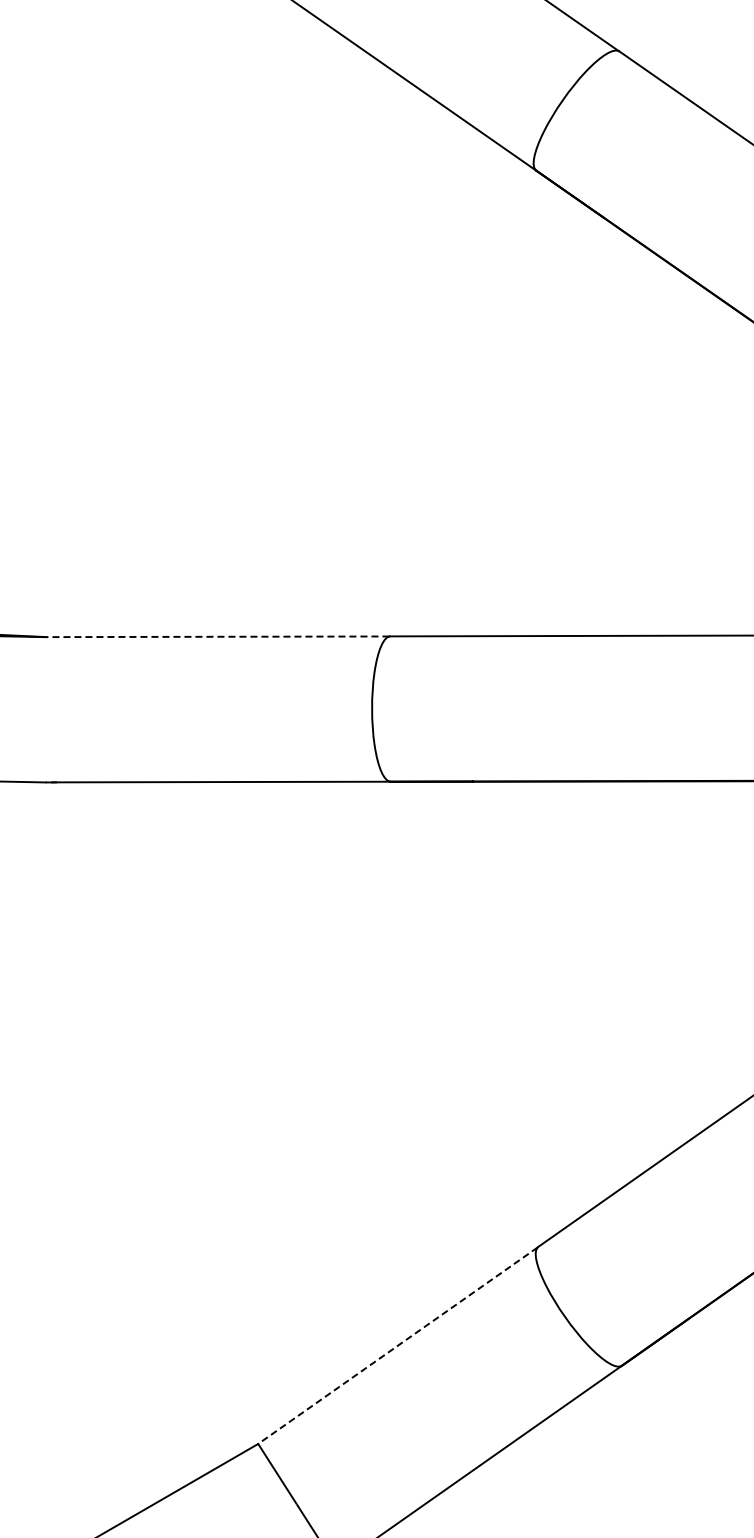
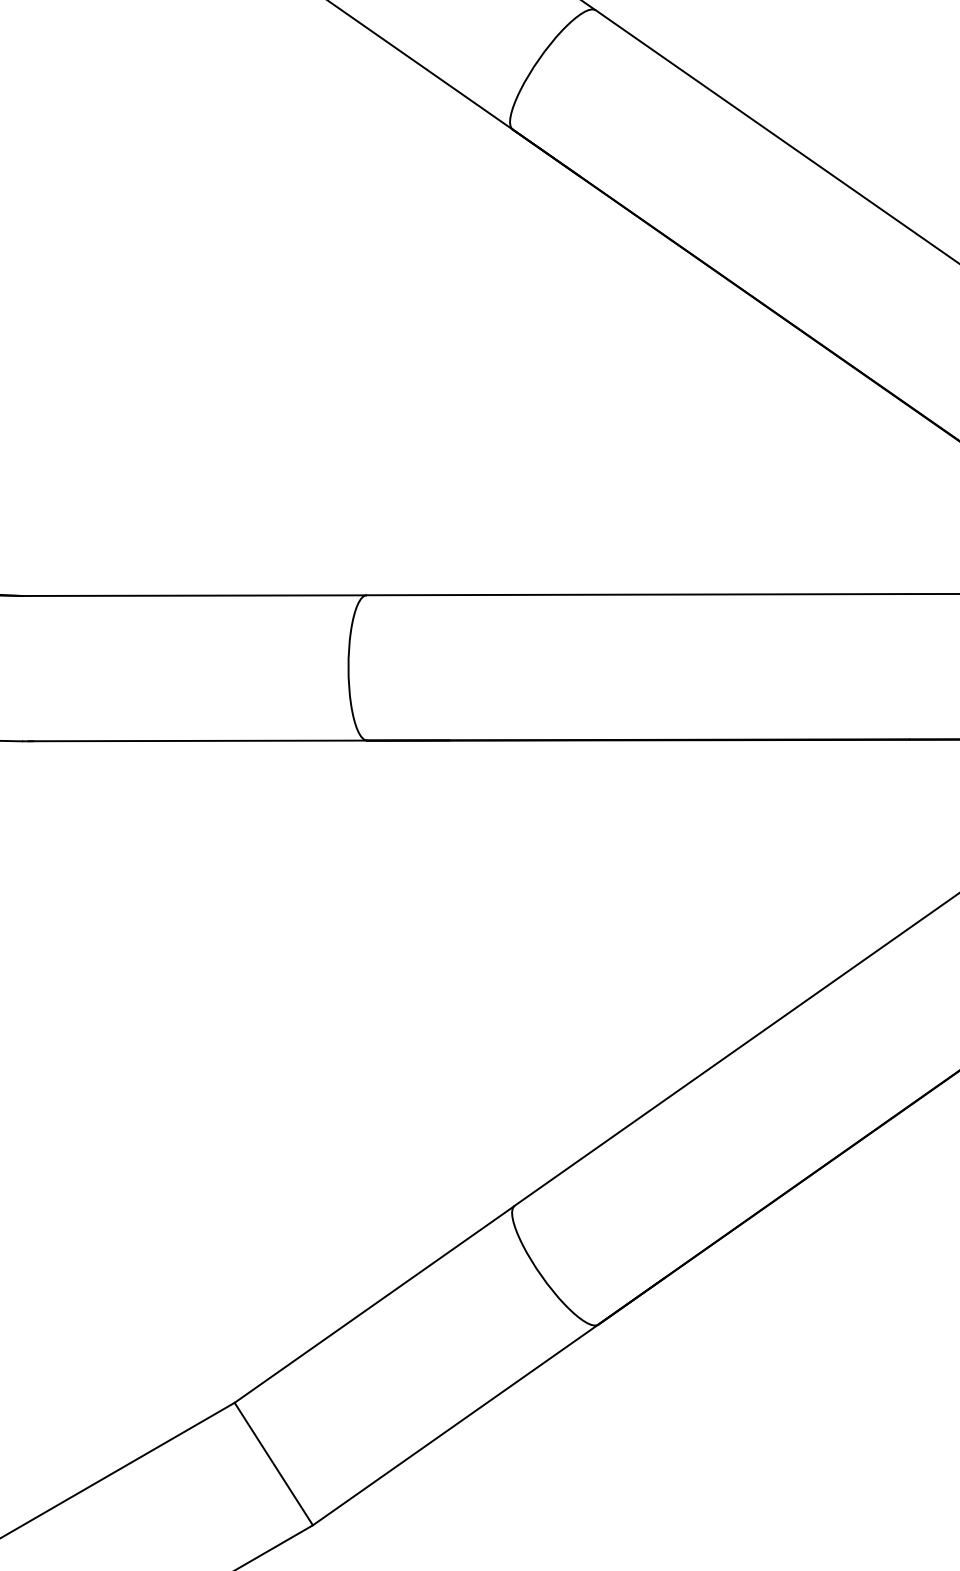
line: (218, 636) -> (194, 595), dashed -> solid
line: (398, 1345) -> (374, 1304), dashed -> solid

